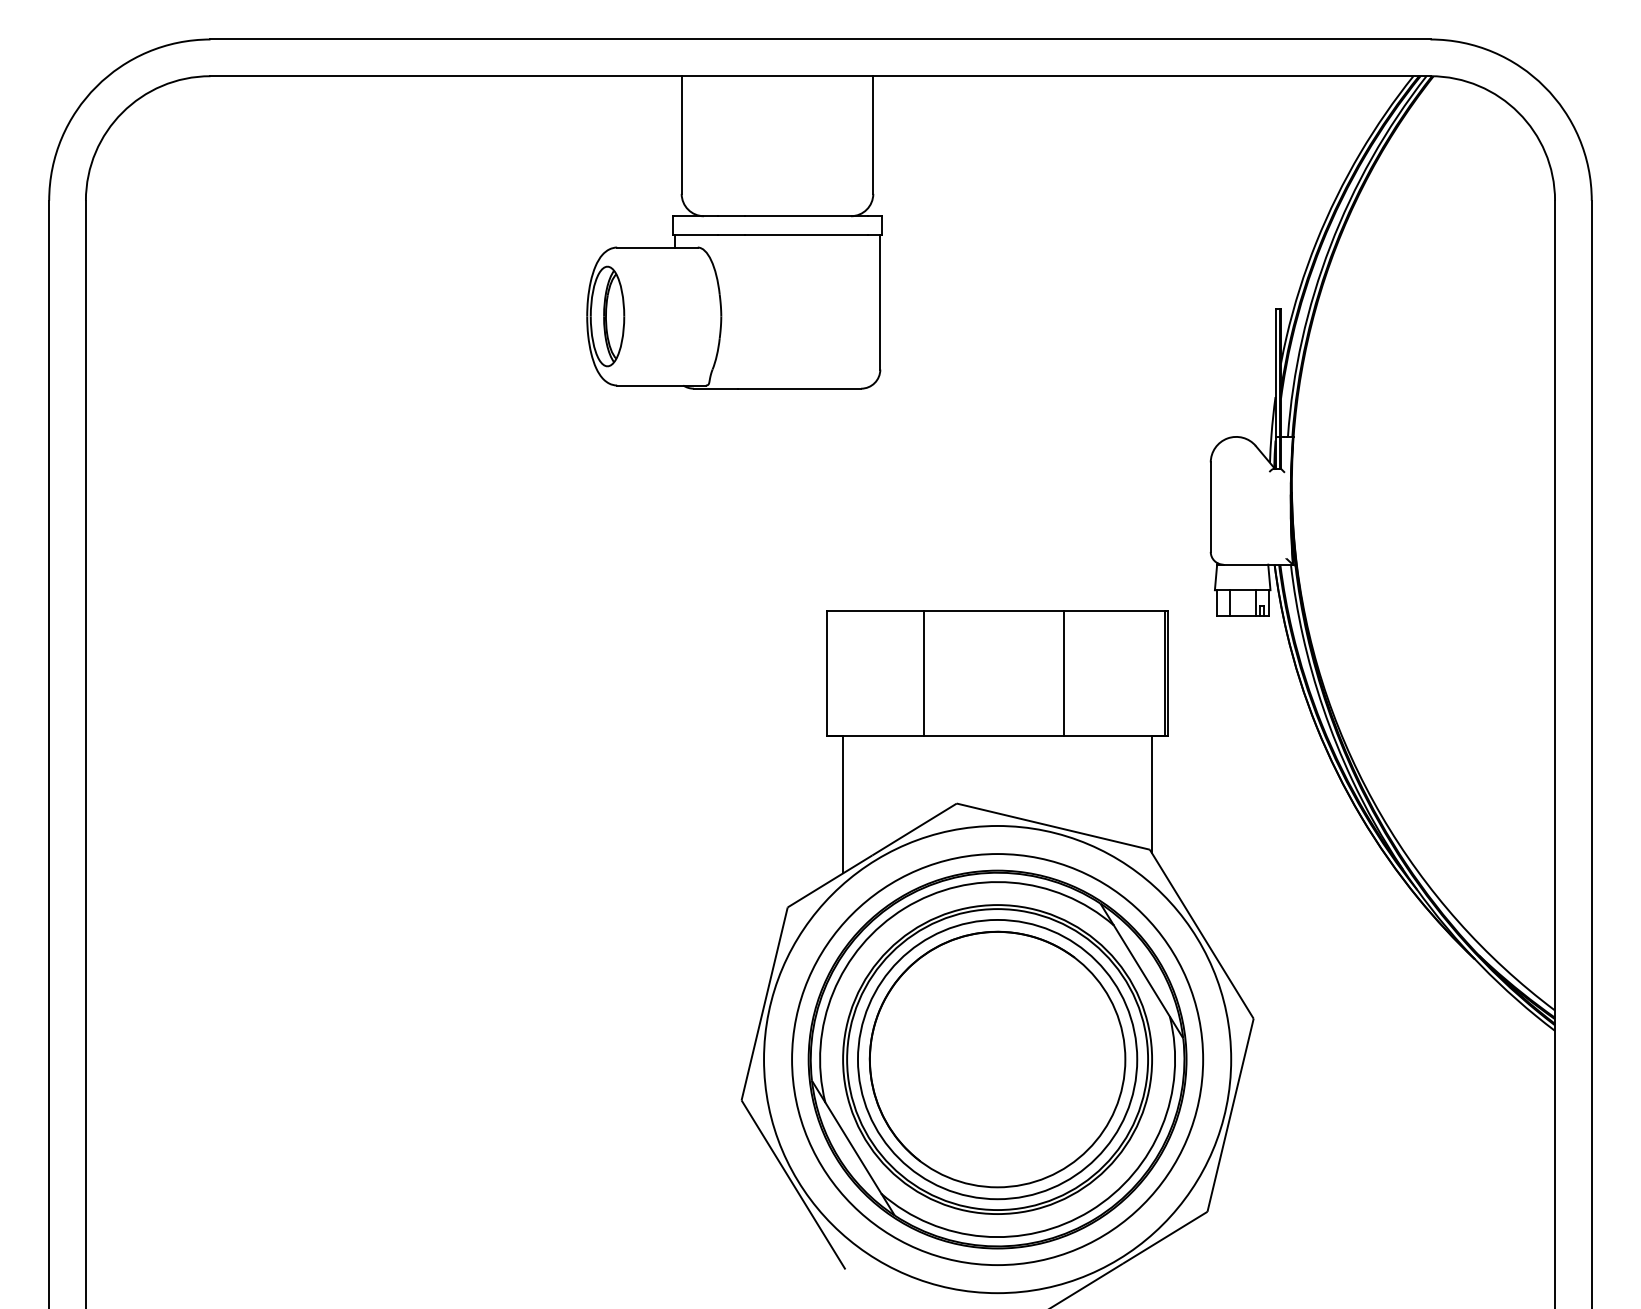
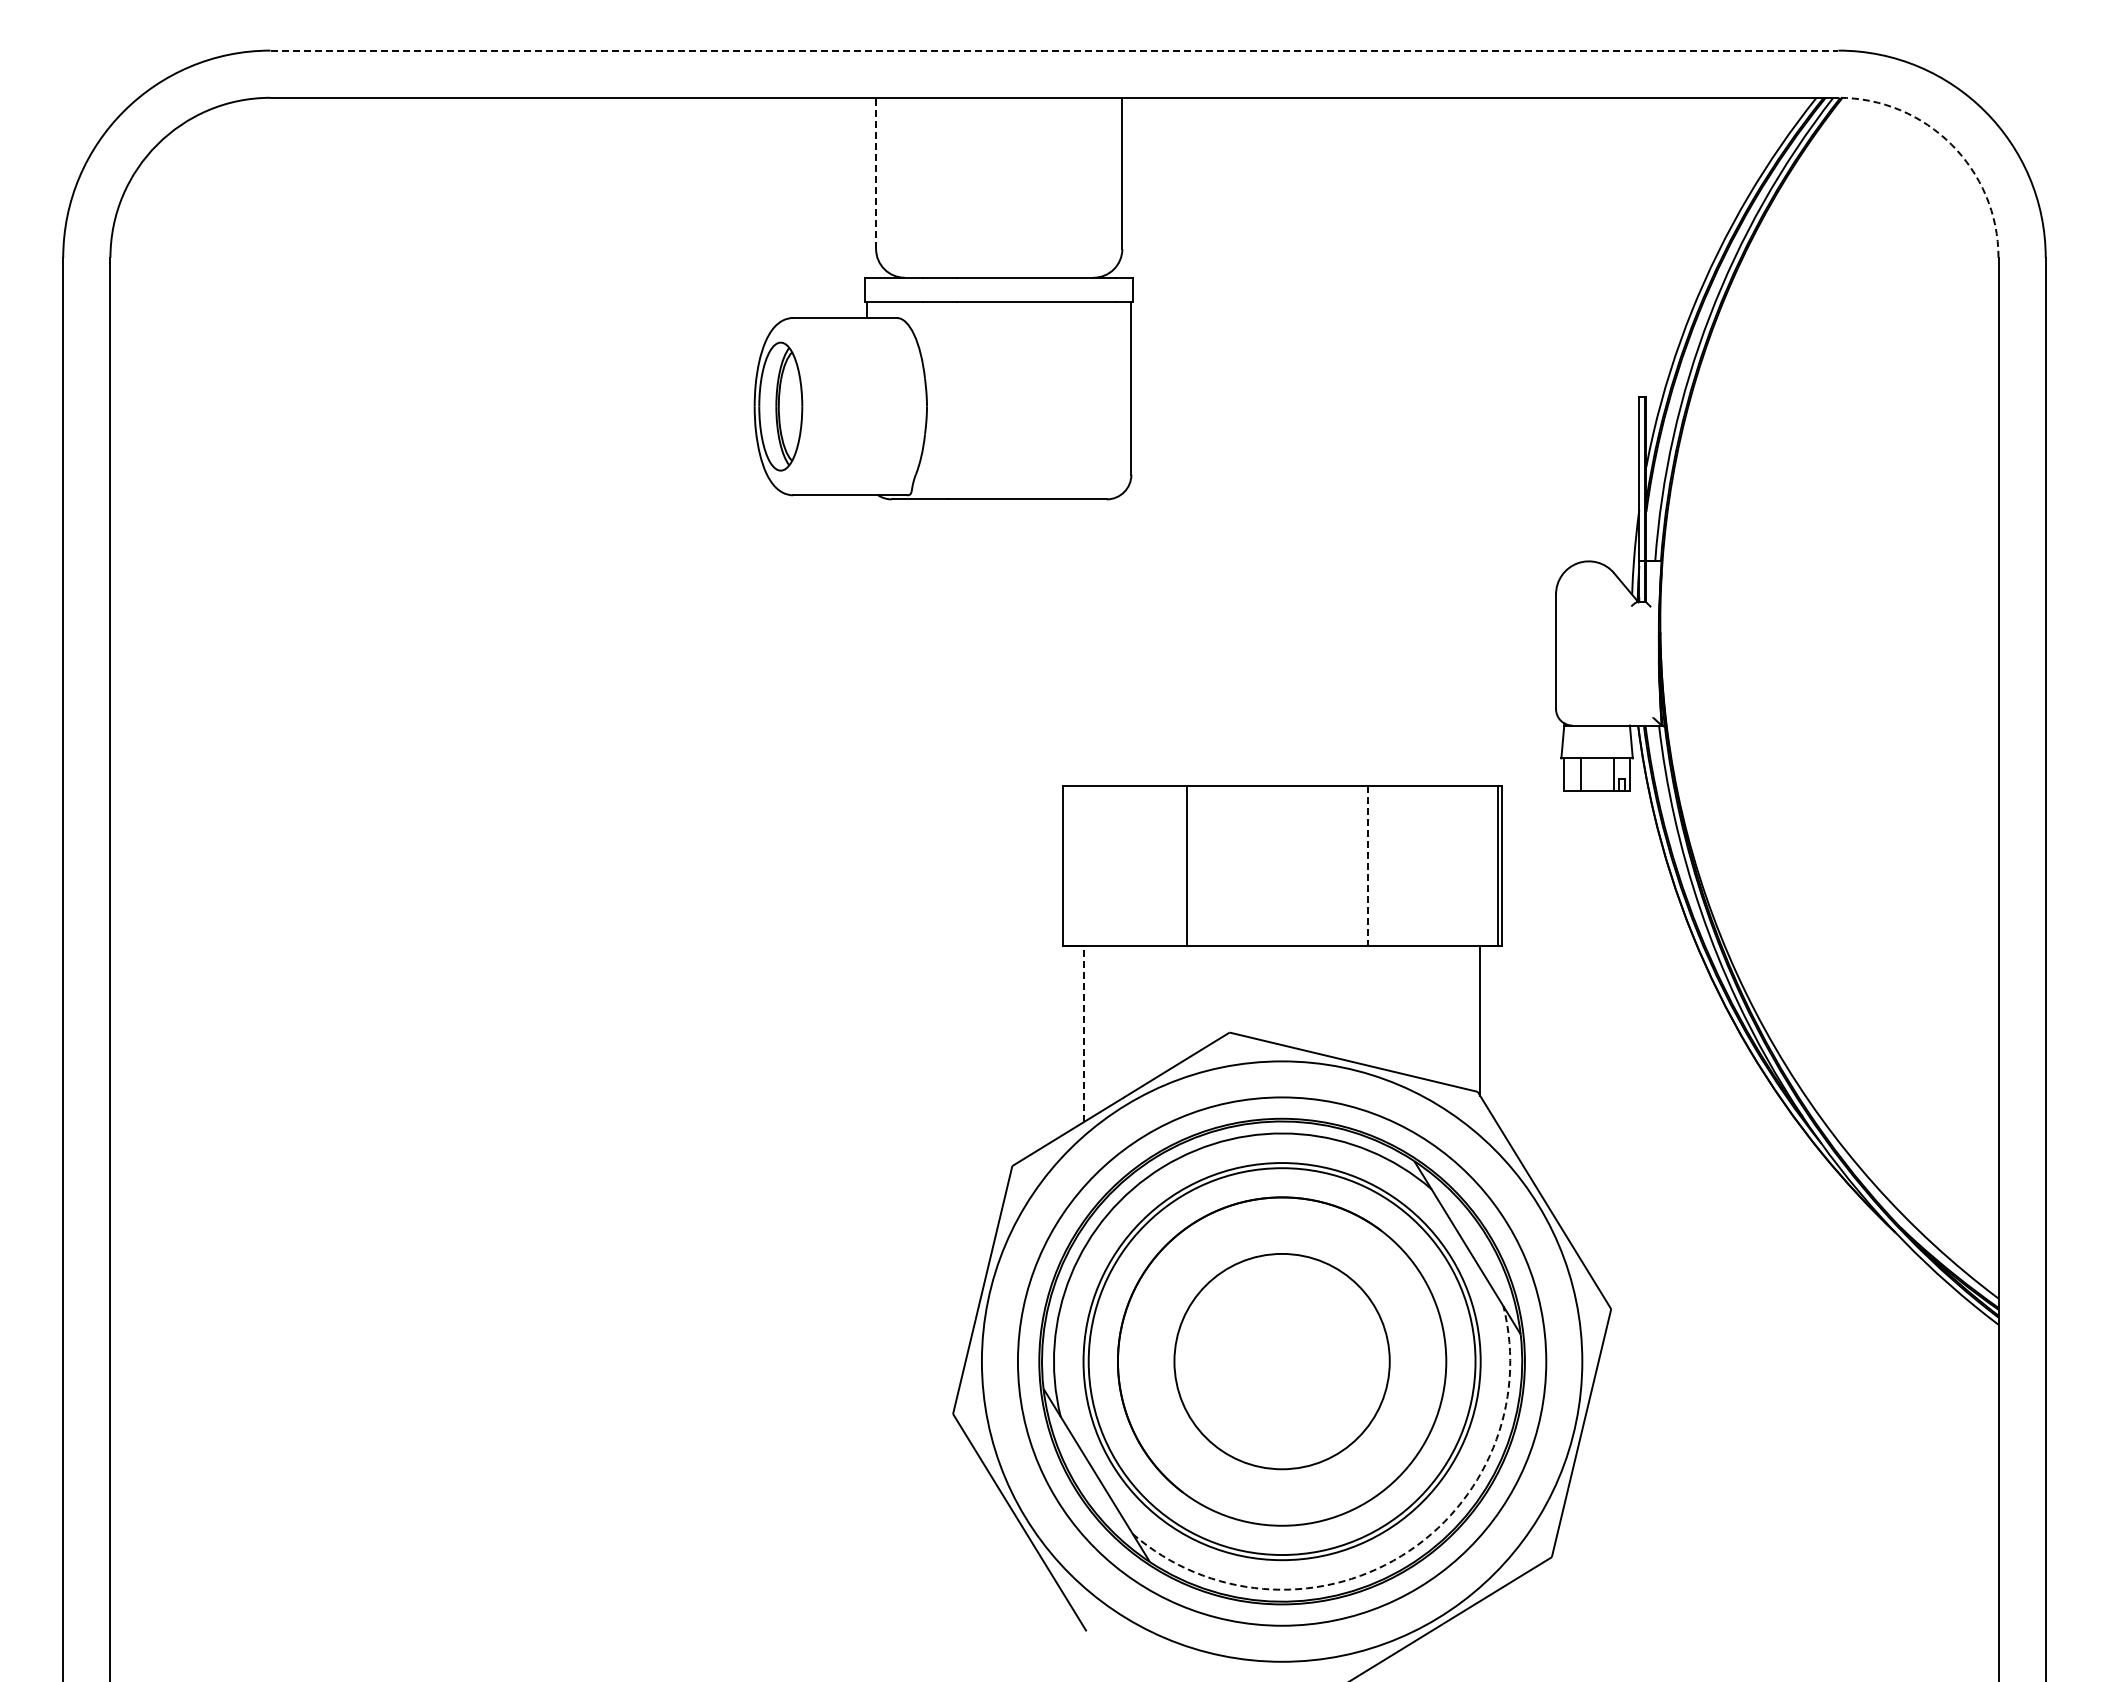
line: (820, 39) -> (1054, 50), solid -> dashed
arc: (1518, 112) -> (1951, 144), solid -> dashed
line: (681, 135) -> (876, 173), solid -> dashed
line: (1064, 674) -> (1367, 866), solid -> dashed
line: (843, 804) -> (1083, 1033), solid -> dashed
circle: (997, 1059) -> (1281, 1361), size x0.6
arc: (1090, 1210) -> (1401, 1555), solid -> dashed

